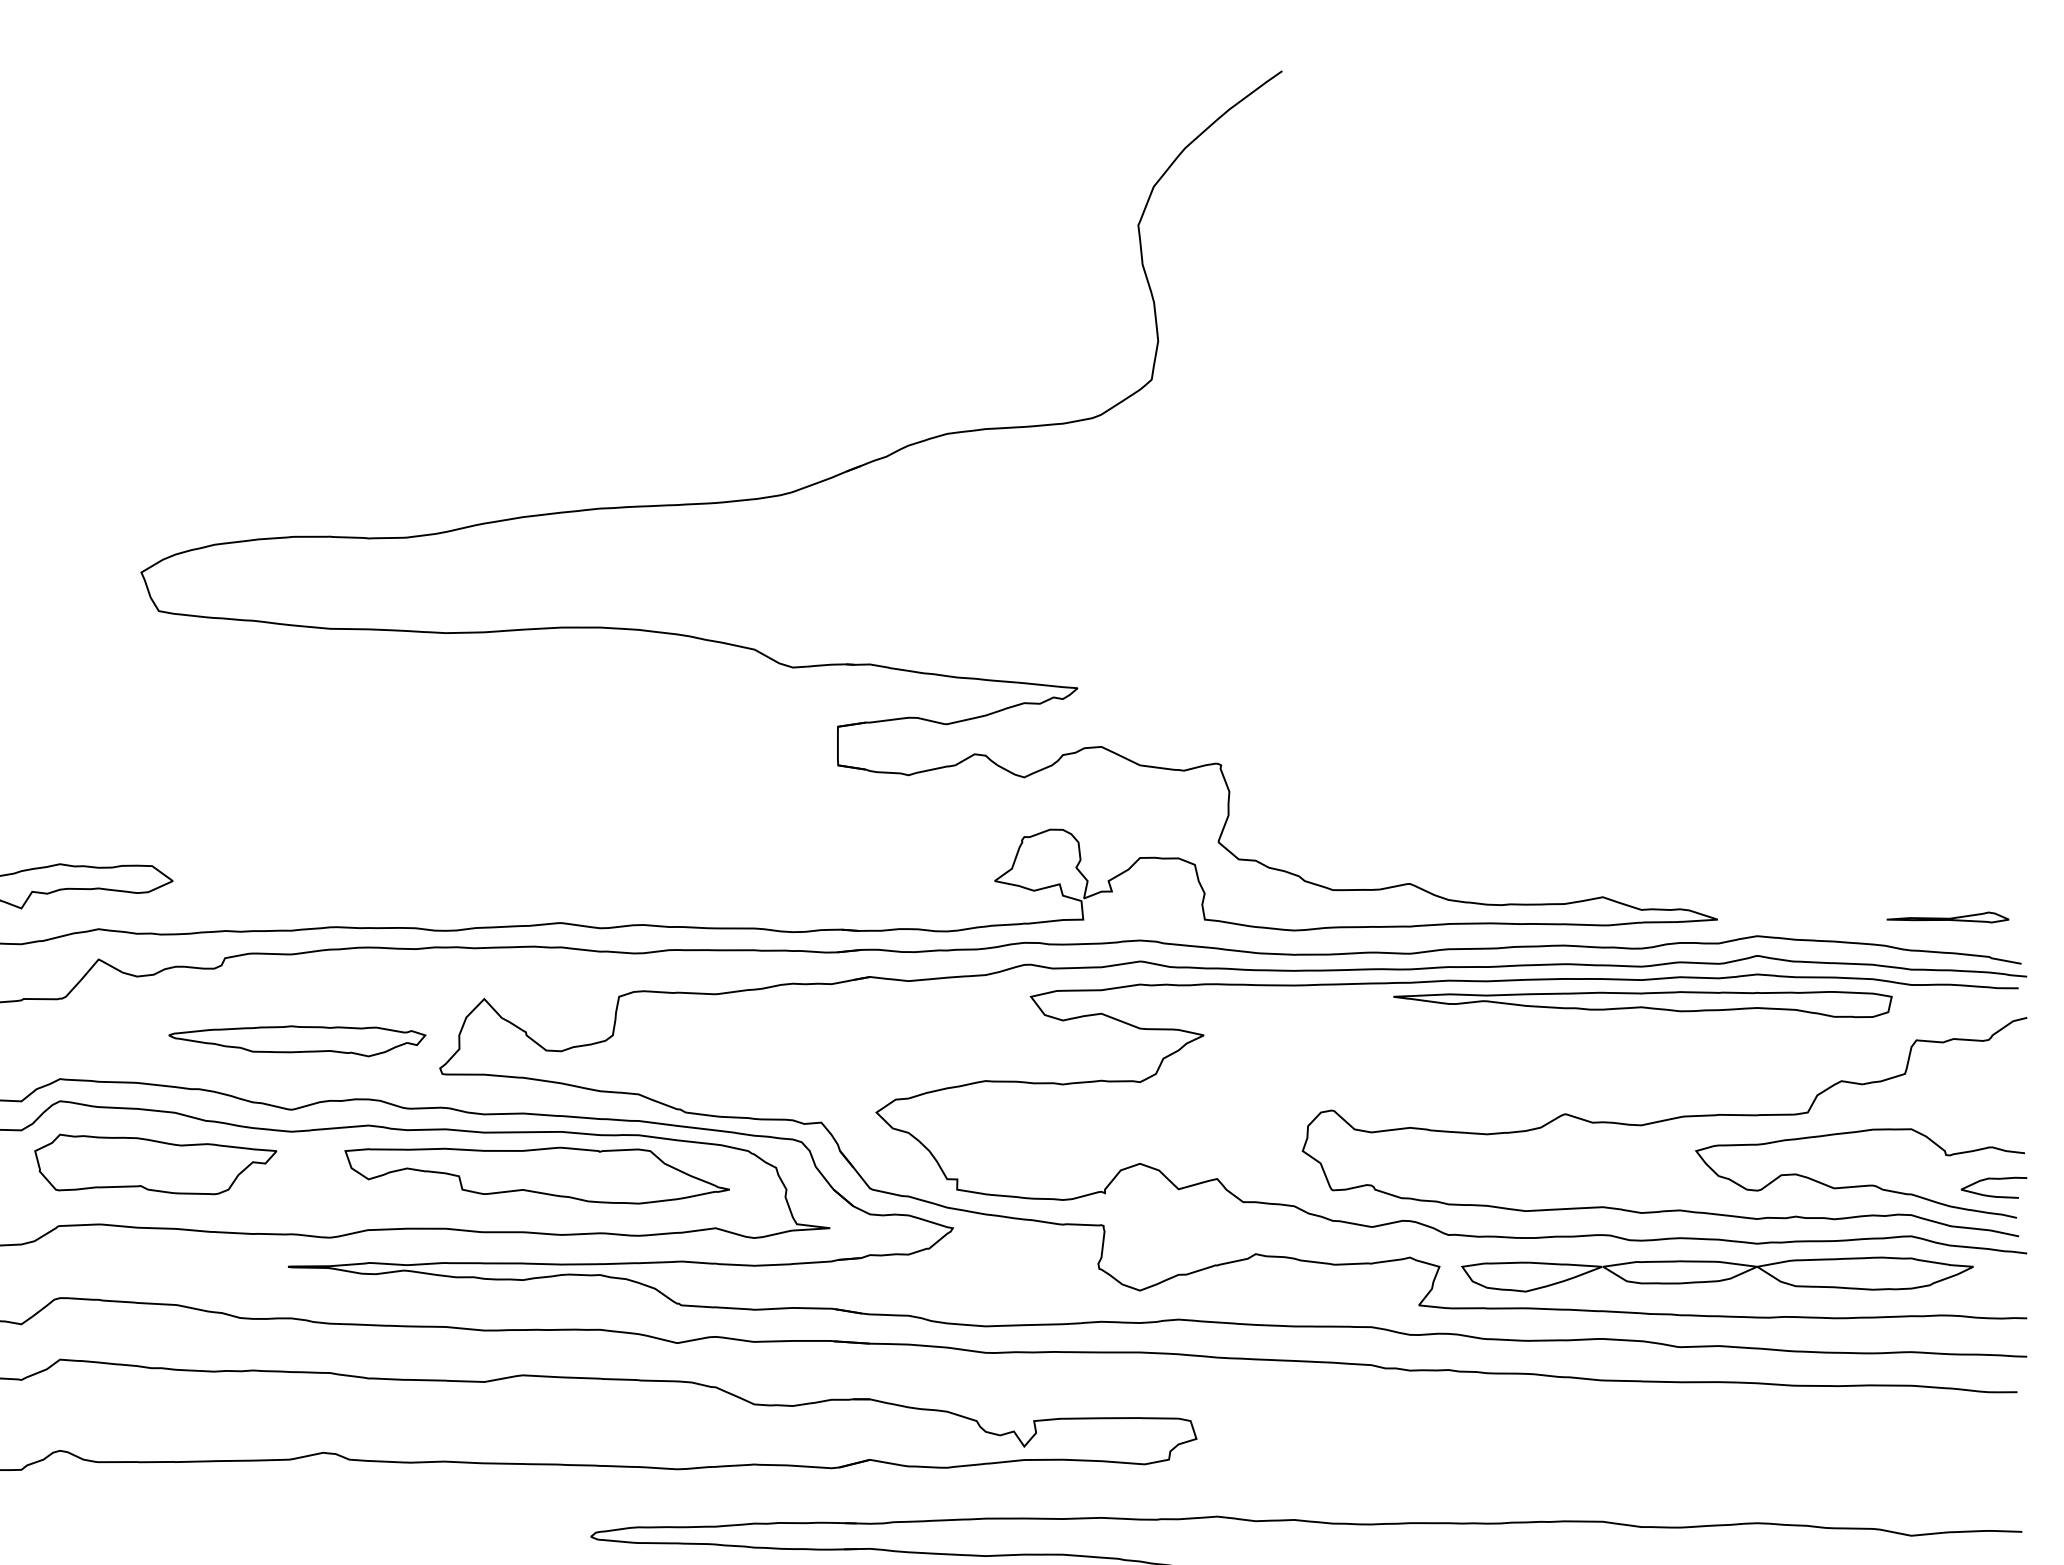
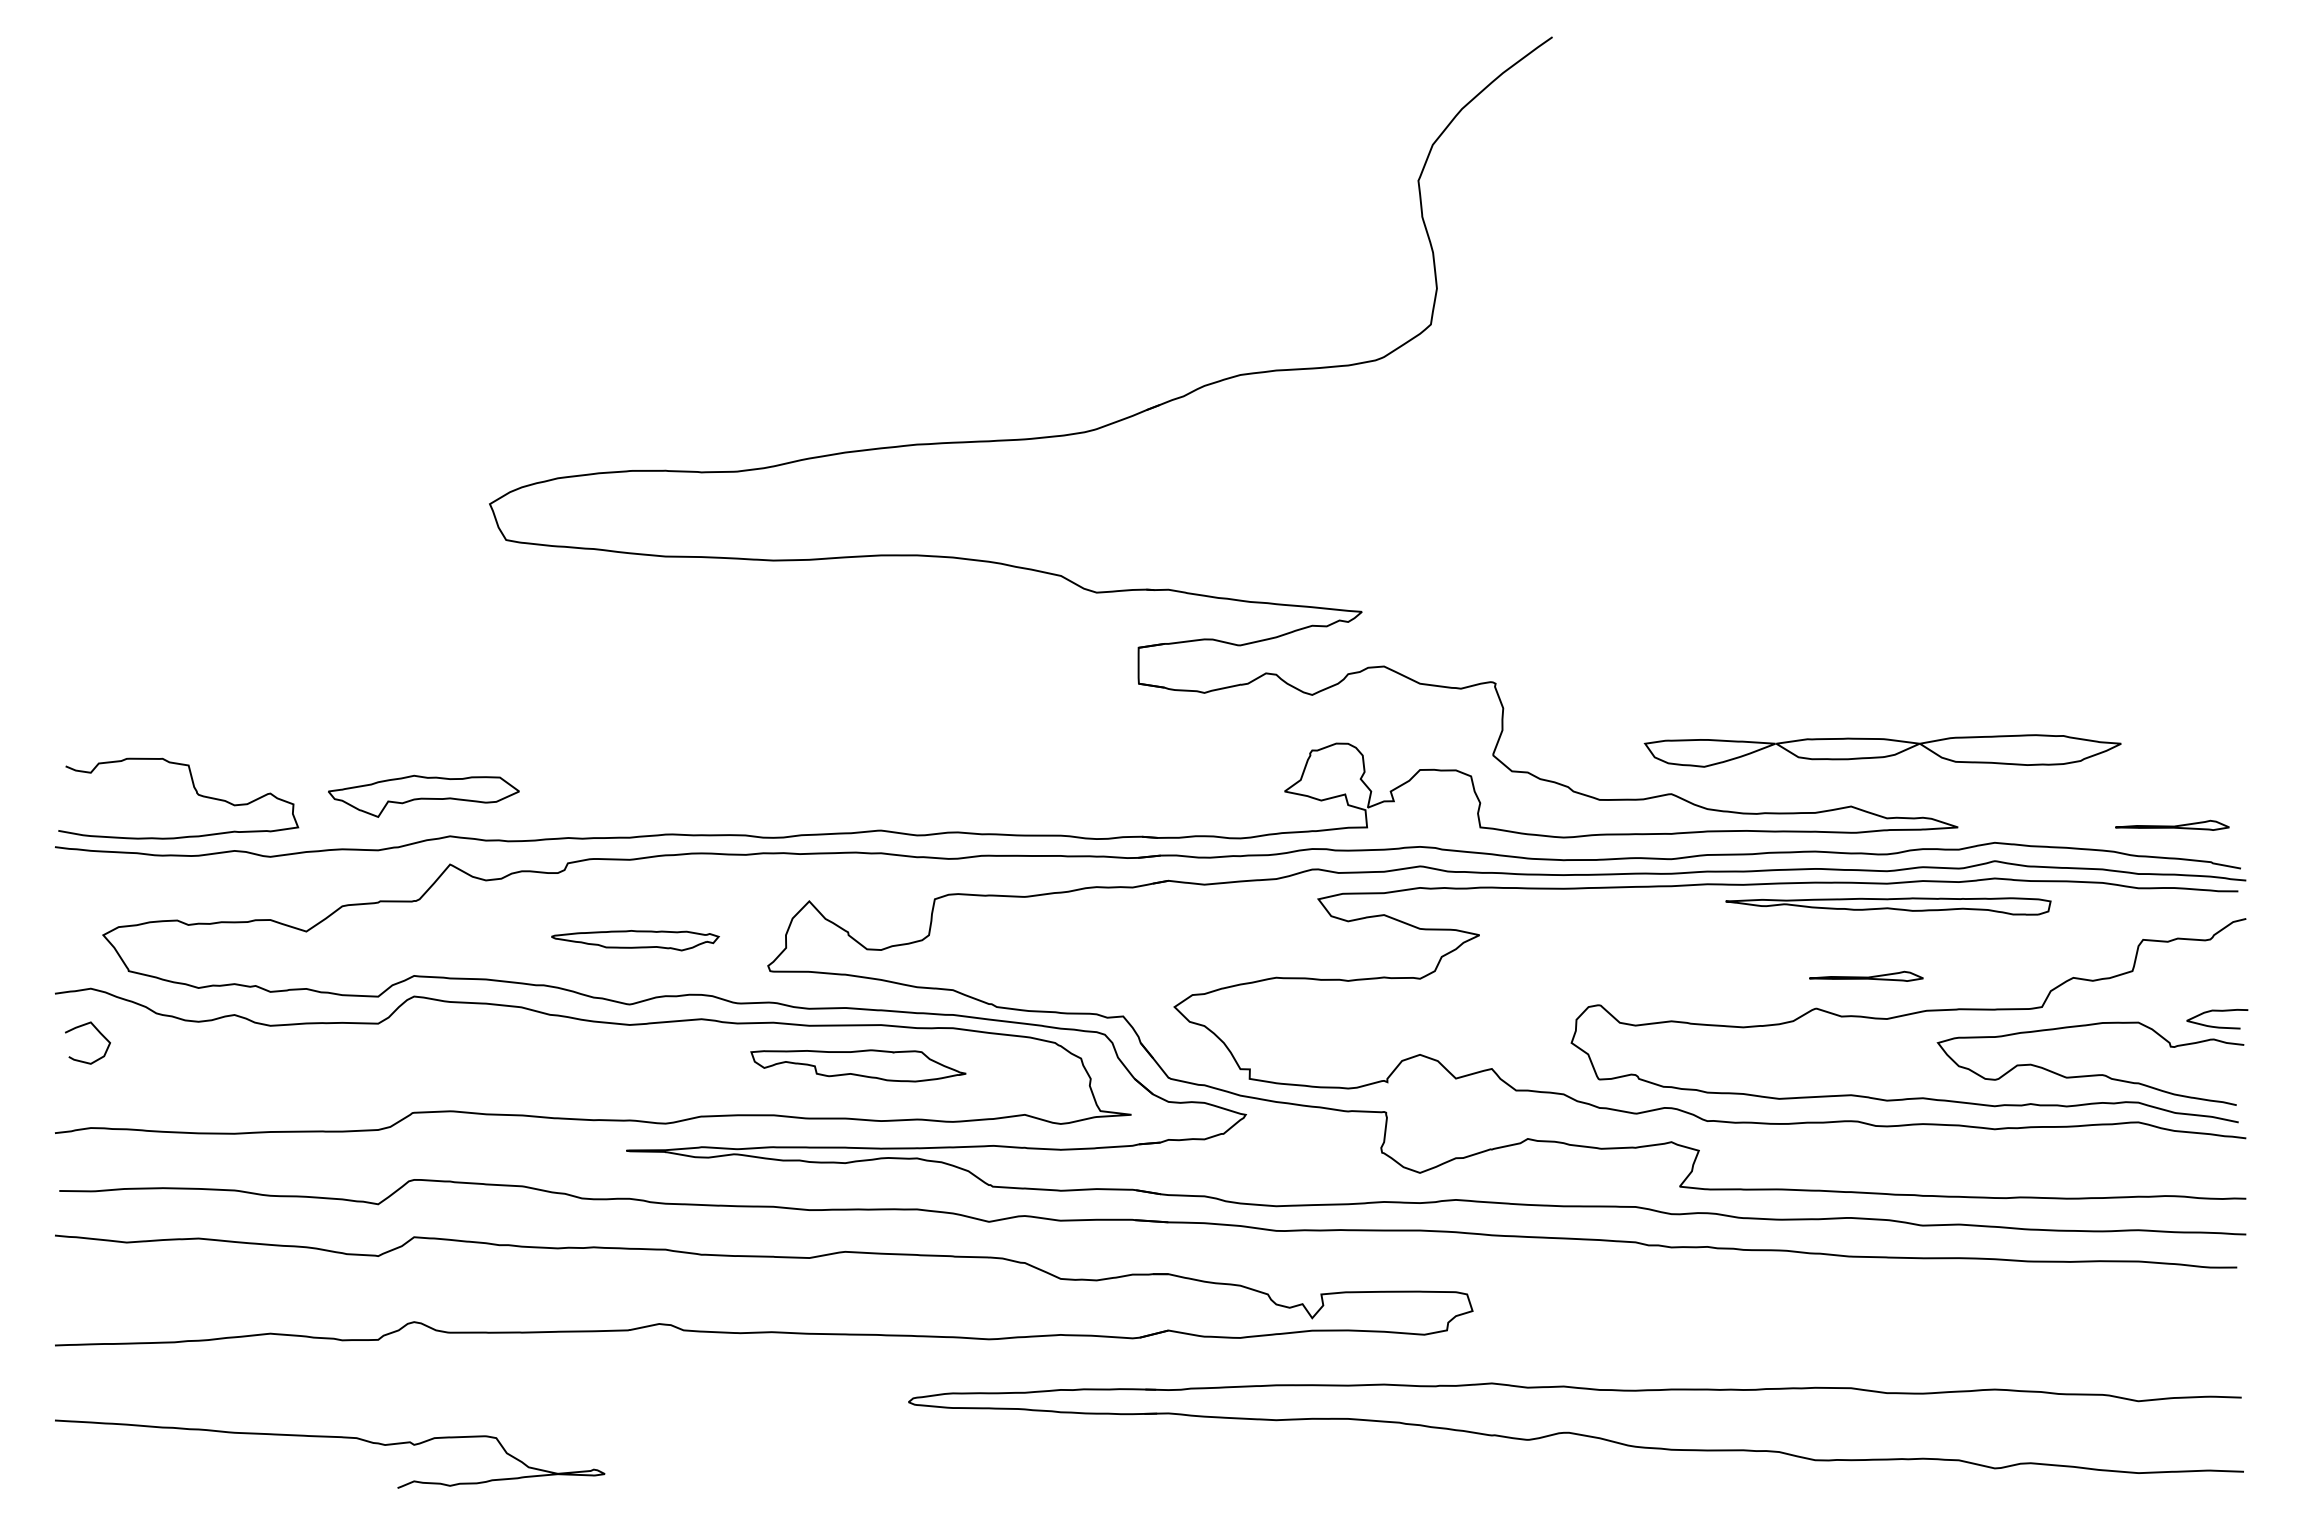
part: (1643, 1004) -> (1888, 906), size x0.7
part: (297, 1041) -> (635, 940), size x0.7
part: (1619, 1078) -> (1866, 975), added
part: (155, 1164) -> (503, 1055), removed
part: (537, 1175) -> (858, 1065), size x0.6
curve: (1994, 1195) -> (2217, 1026), moved
part: (1717, 1274) -> (1882, 750), moved

